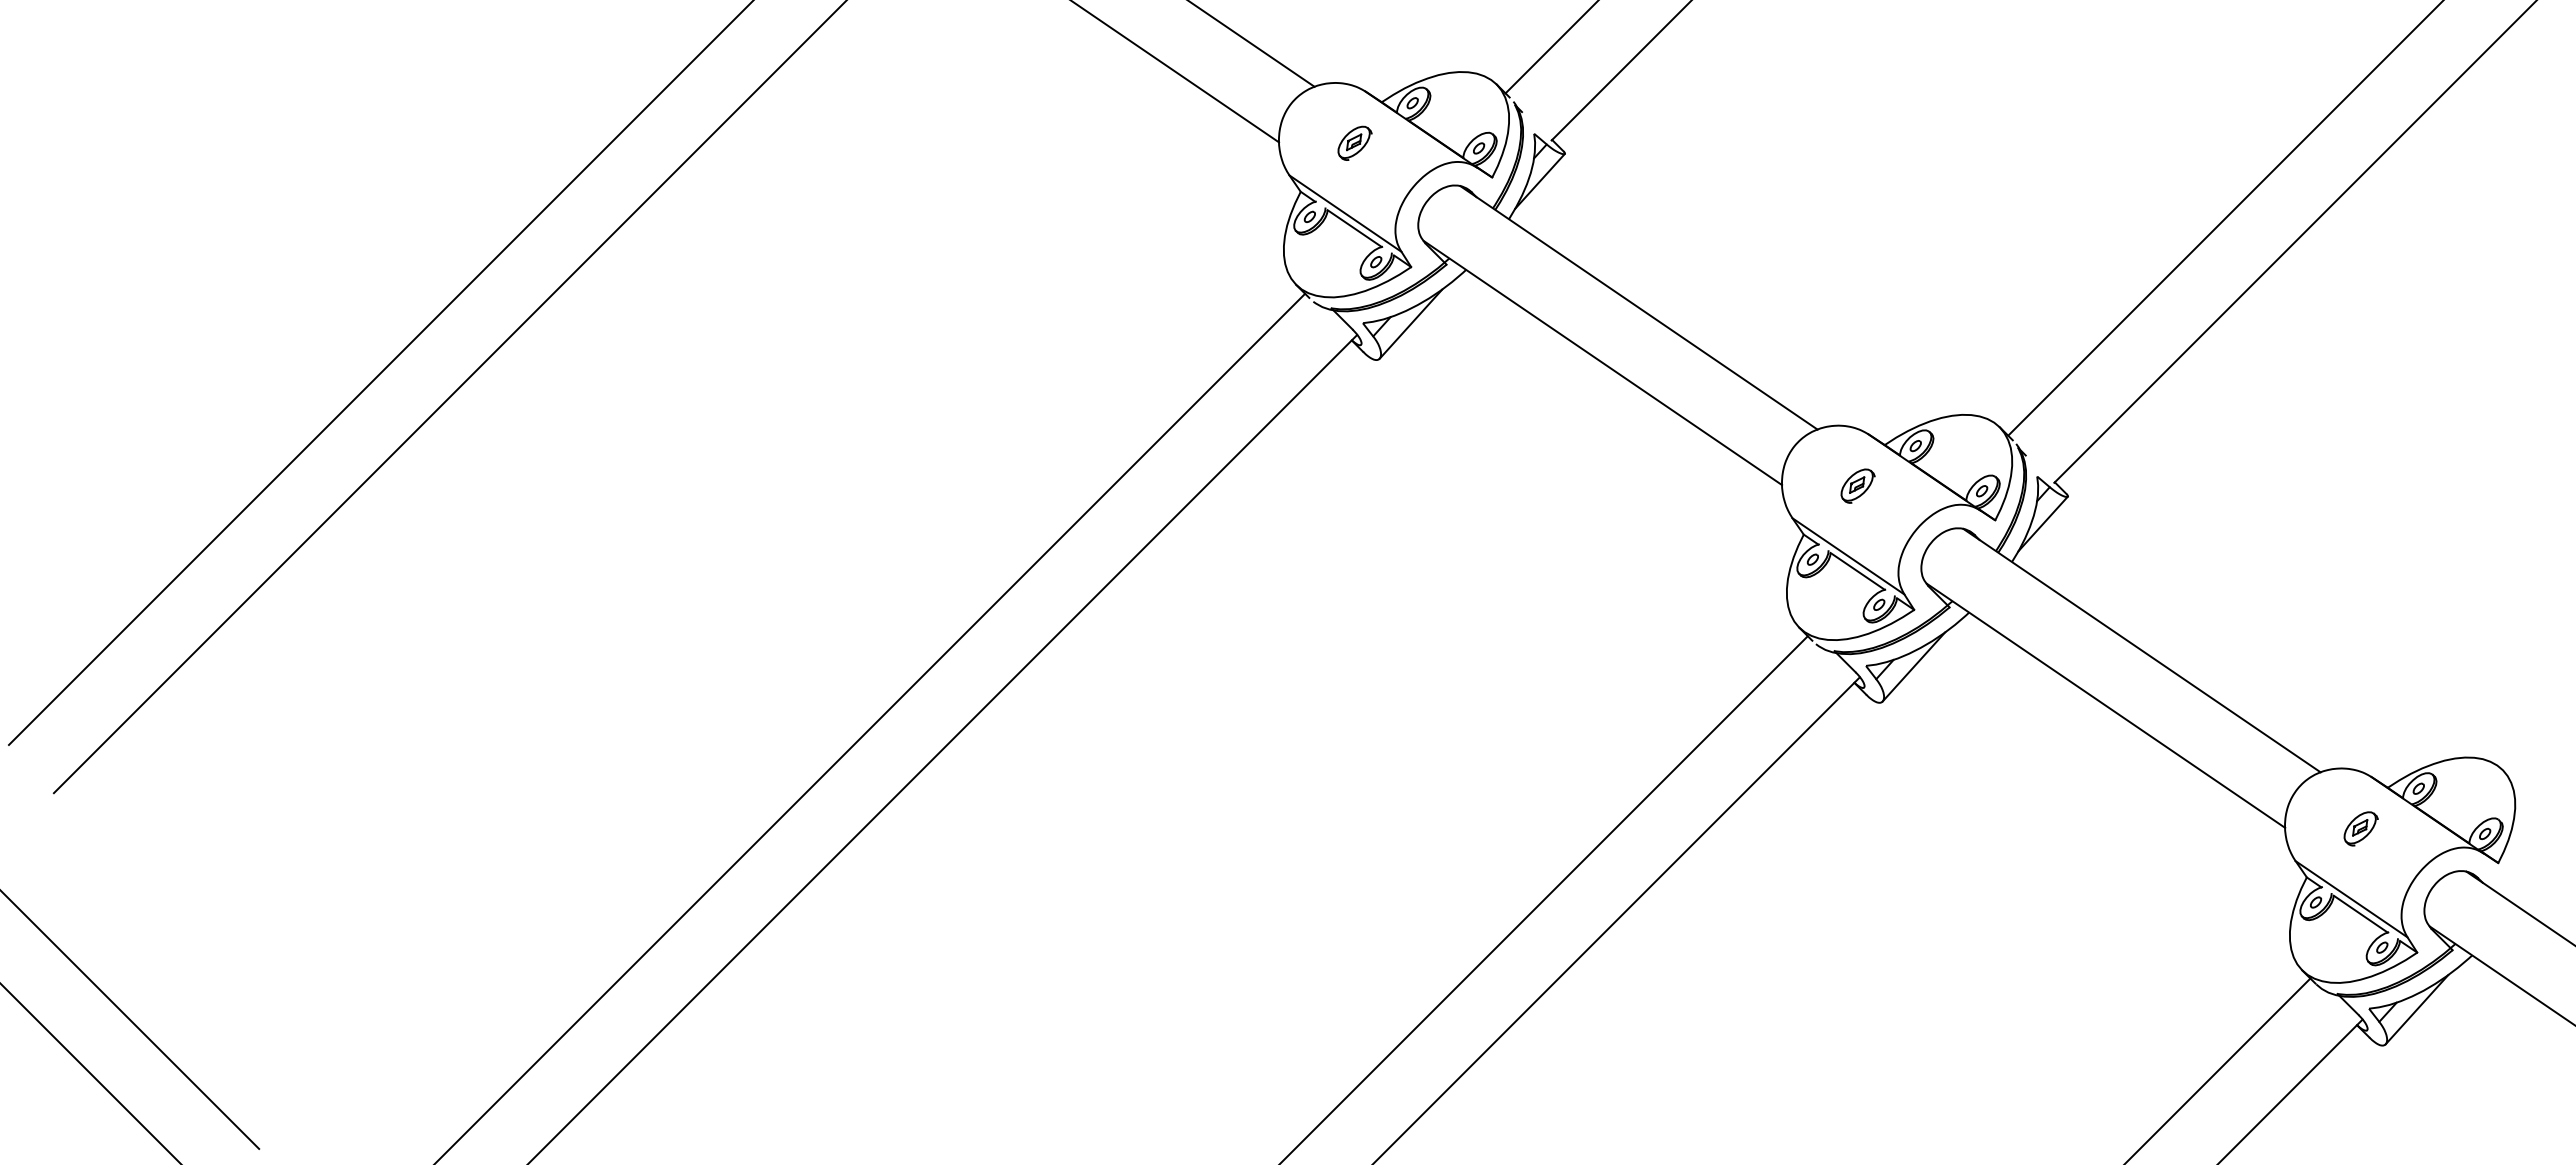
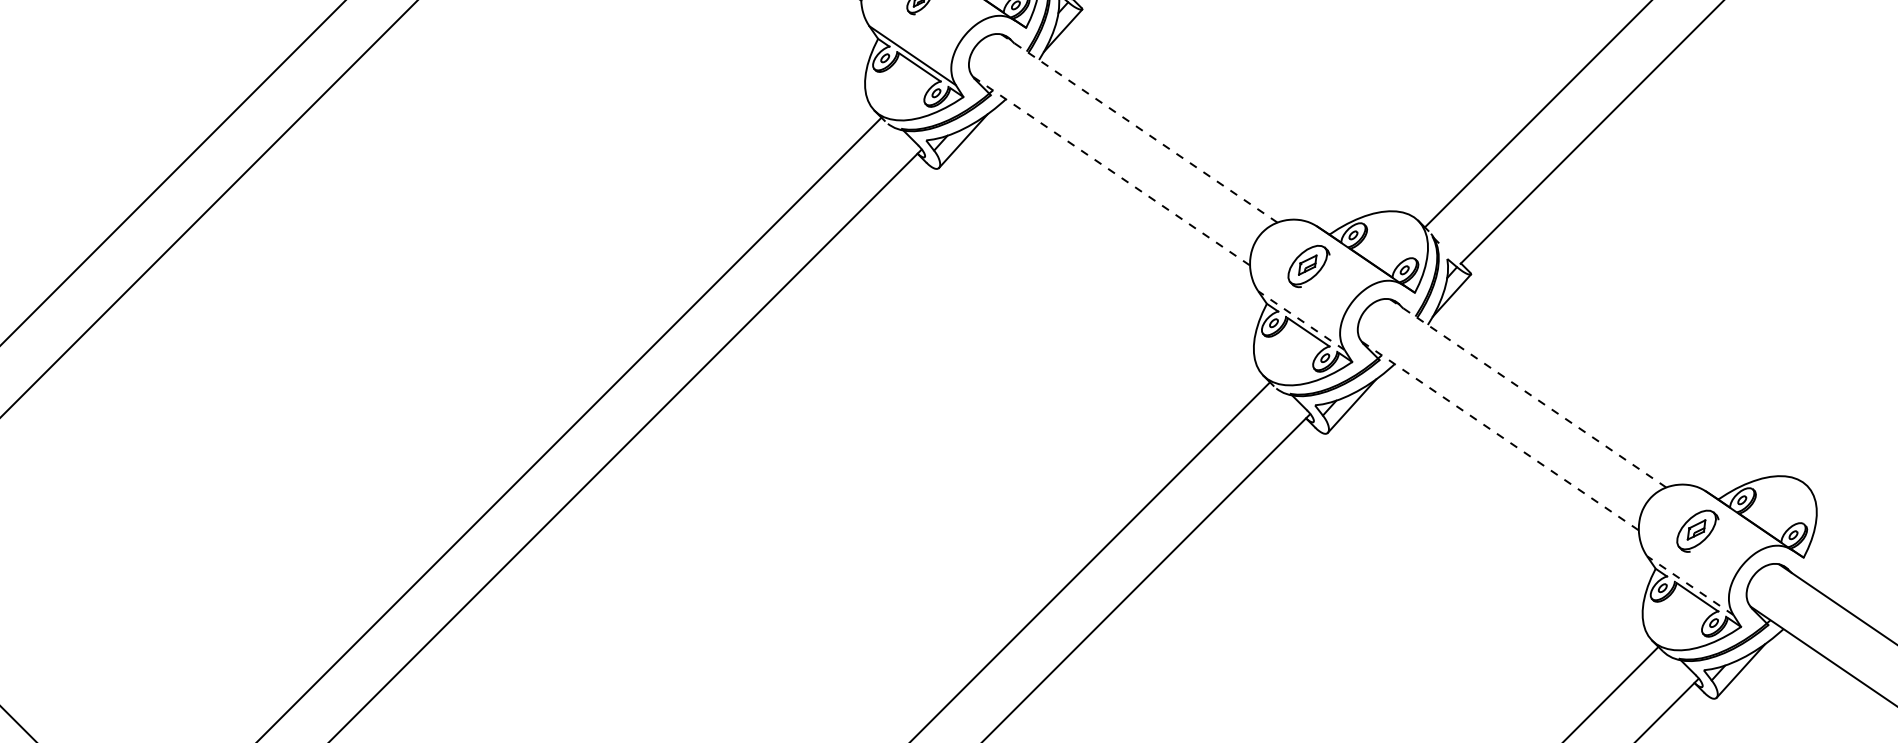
line: (1638, 307) -> (1139, 128), solid -> dashed
line: (1602, 363) -> (1111, 171), solid -> dashed
part: (1857, 485) -> (1308, 265), size x1.6
line: (1848, 556) -> (1301, 320), solid -> dashed
line: (2141, 650) -> (1527, 393), solid -> dashed
line: (2106, 705) -> (1500, 435), solid -> dashed
part: (2360, 828) -> (1697, 530), size x1.6
line: (2351, 899) -> (1690, 585), solid -> dashed

